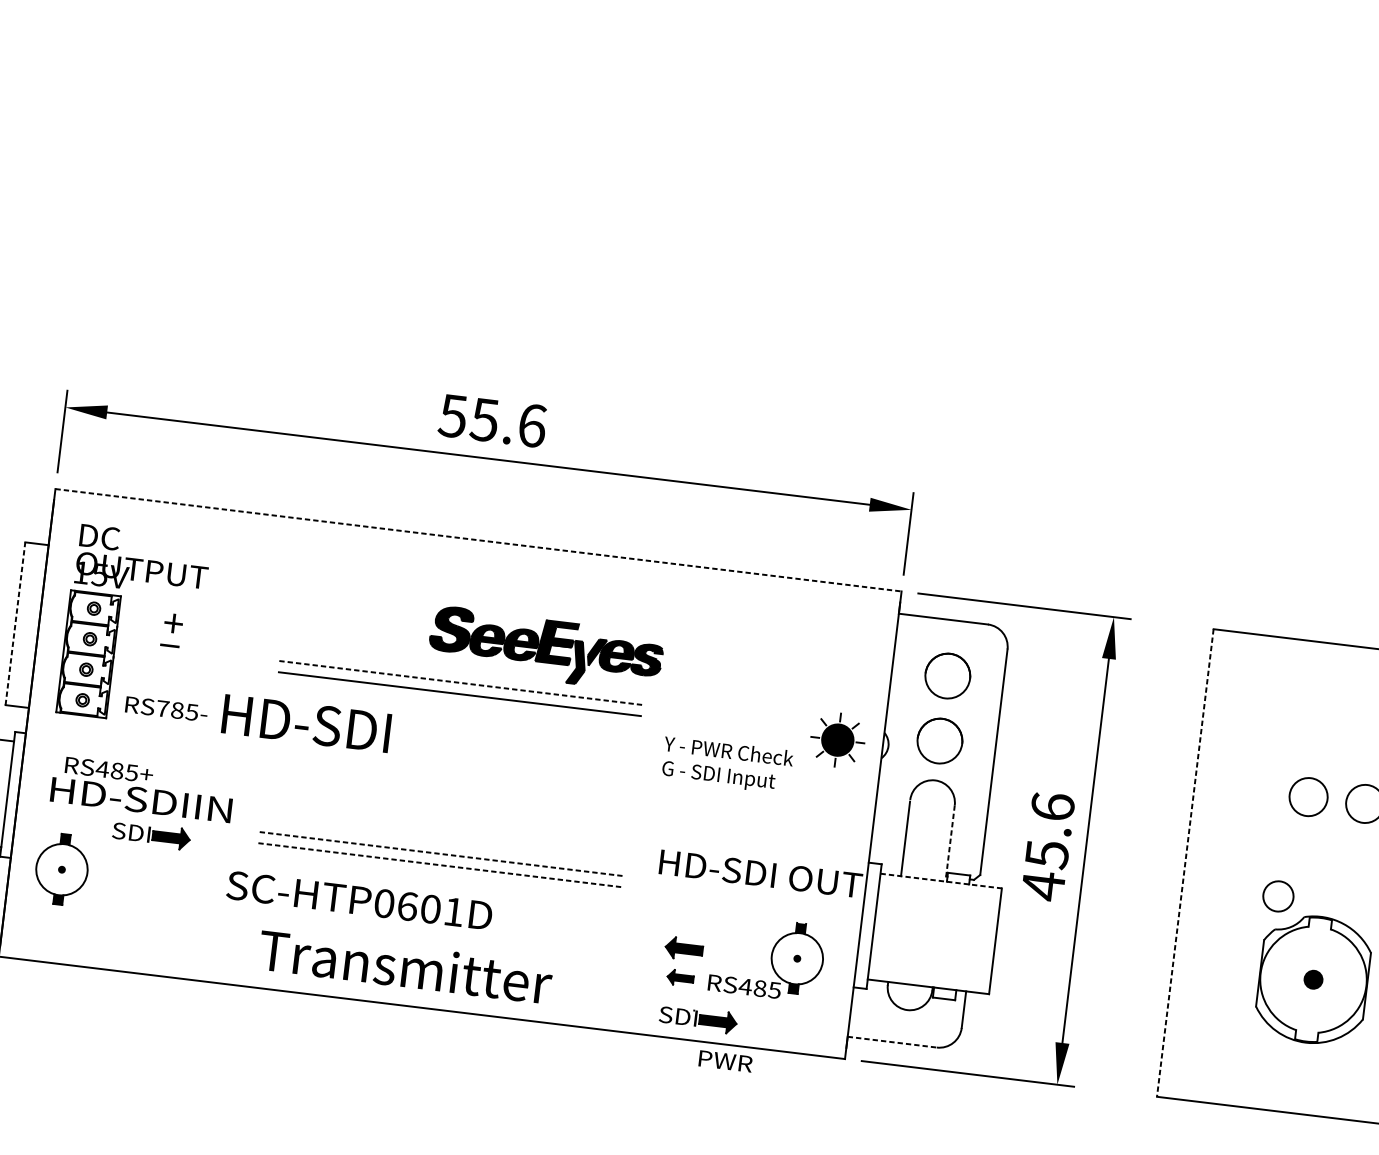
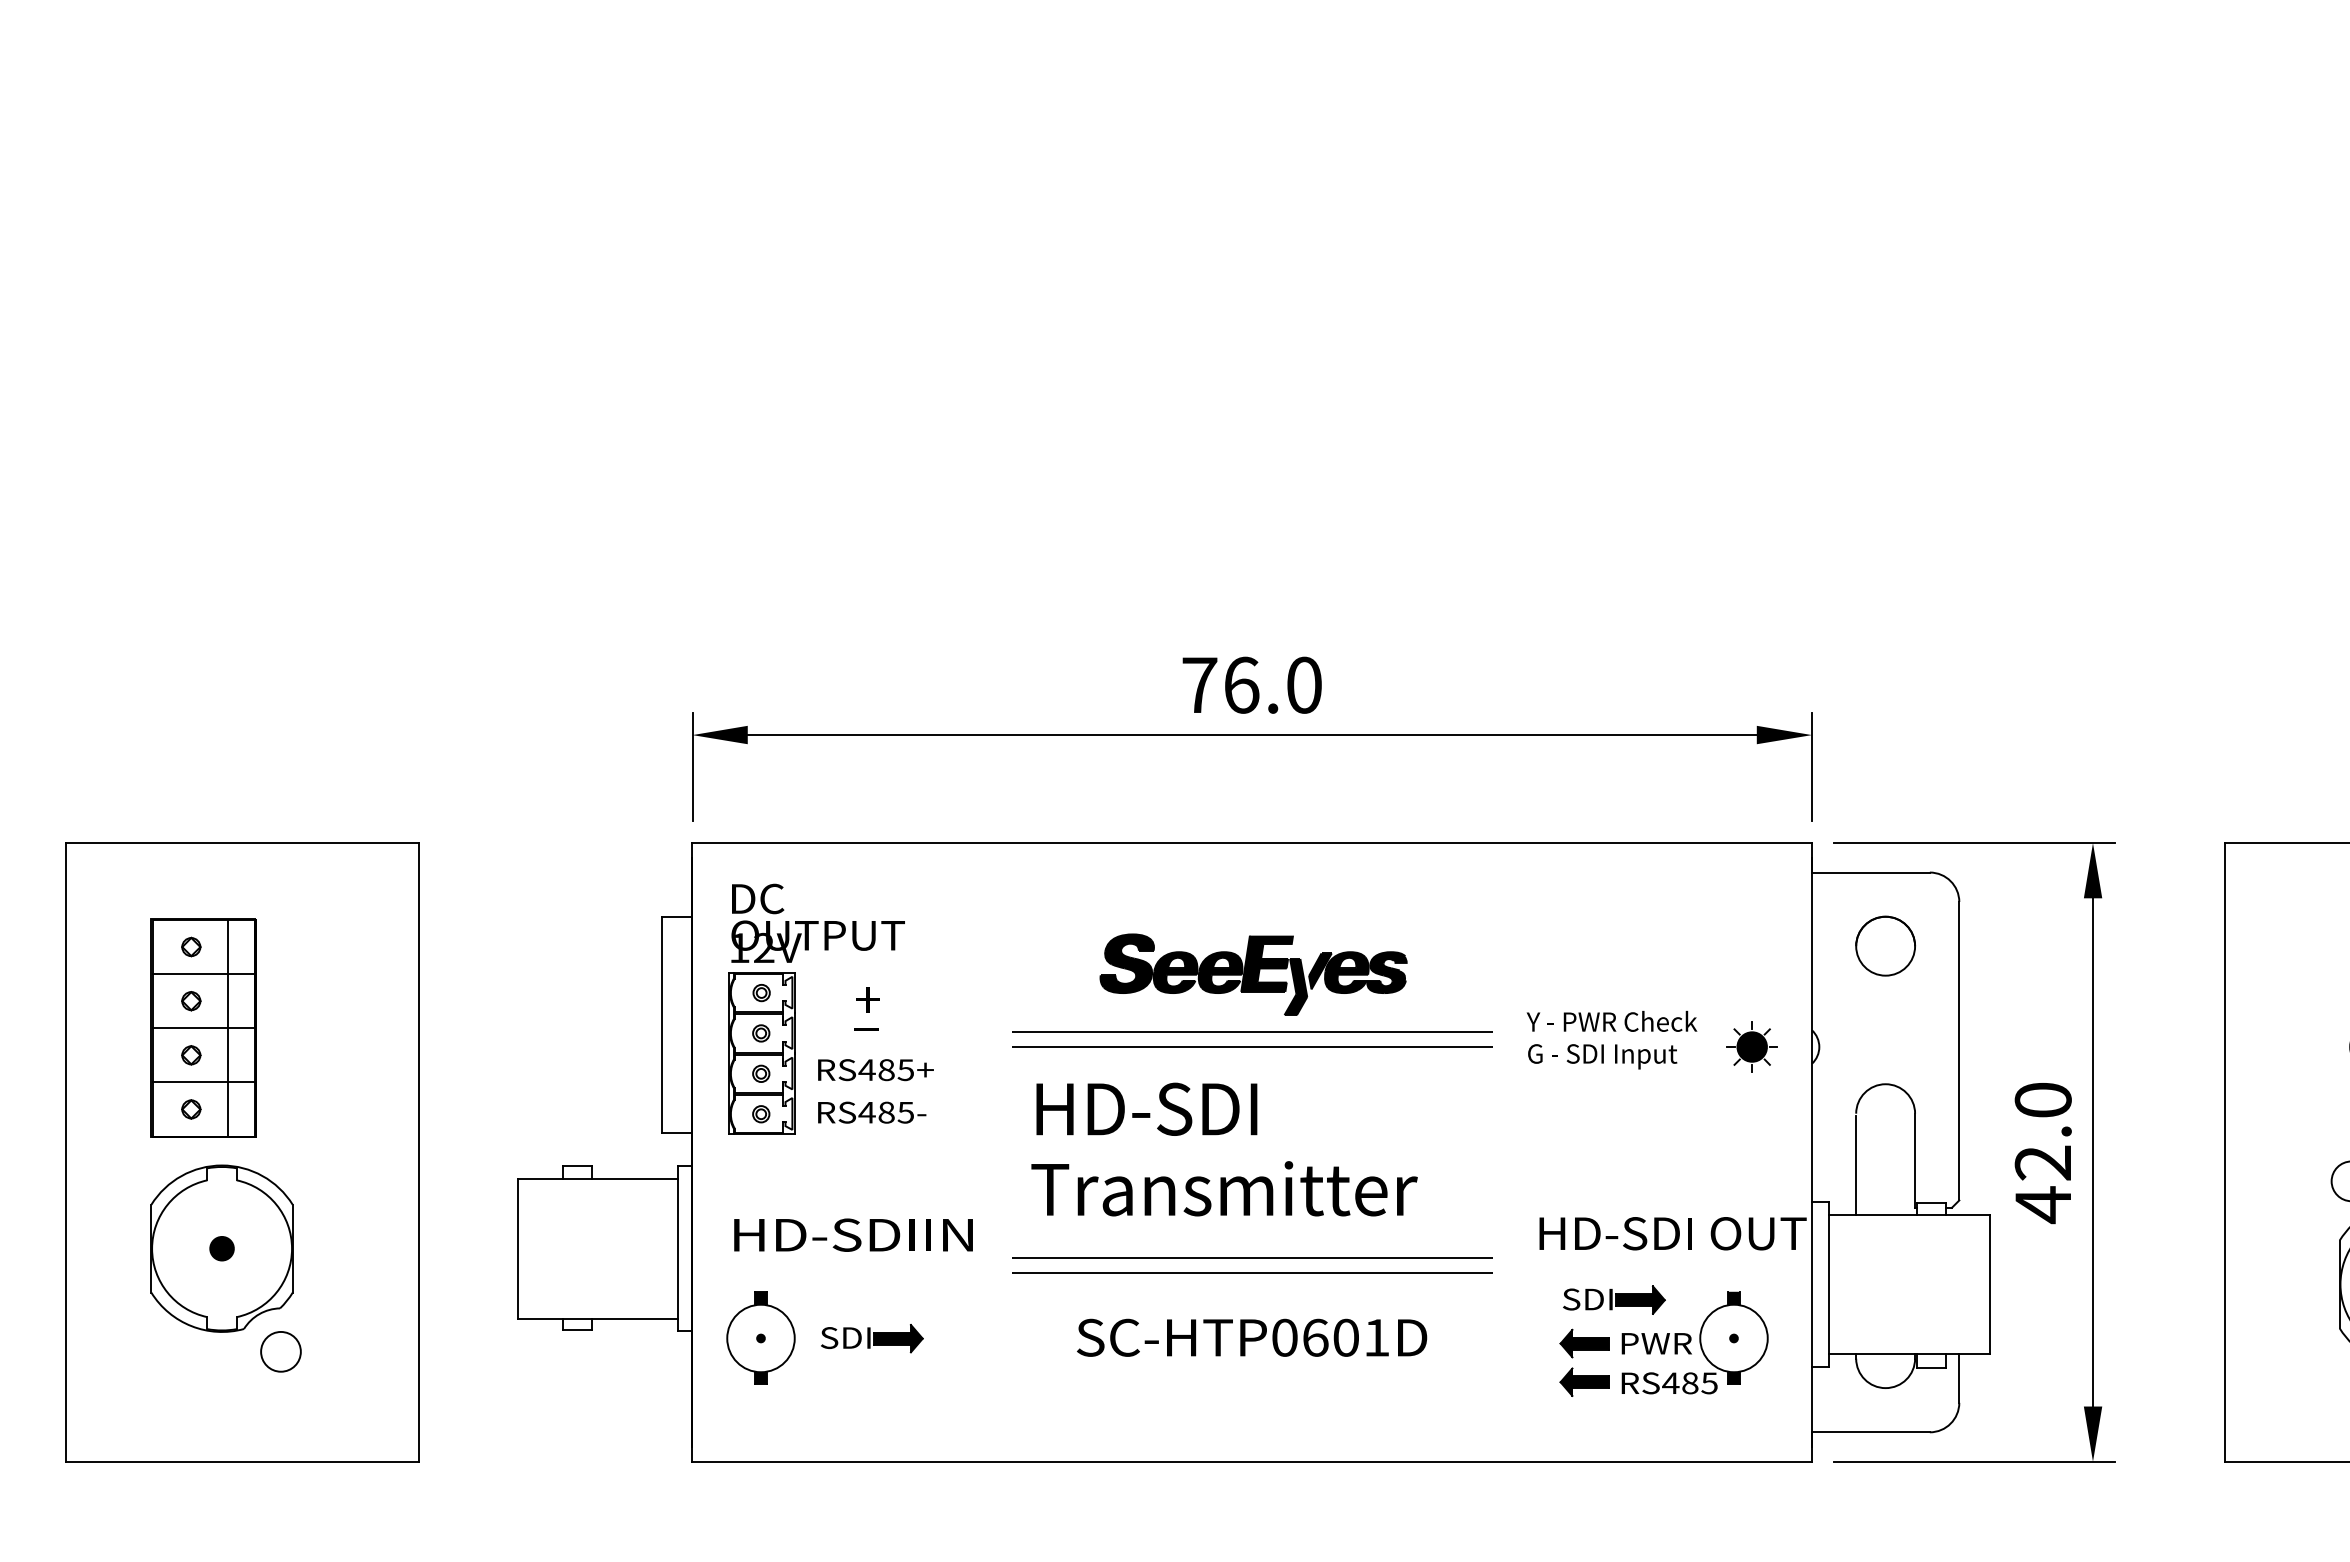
text: (492, 420) -> (1251, 684), 55.6 -> 76.0
line: (478, 540) -> (1252, 843), dashed -> solid
text: (99, 574) -> (763, 947), 15V -> 12V
line: (15, 624) -> (661, 1025), dashed -> solid
part: (546, 649) -> (1253, 974), moved
line: (461, 683) -> (1252, 1032), dashed -> solid
text: (162, 708) -> (866, 1112), RS785- -> RS485-
text: (306, 722) -> (1146, 1108), moved
part: (837, 739) -> (1751, 1046), size x0.71
part: (939, 740) -> (1885, 1031), removed
text: (726, 765) -> (1611, 1040), moved
text: (108, 770) -> (875, 1070), moved
text: (1049, 830) -> (2042, 1131), 45.6 -> 42.0
part: (151, 835) -> (872, 1338), moved
line: (950, 841) -> (1915, 1161), dashed -> solid
line: (440, 854) -> (1252, 1258), dashed -> solid
line: (1185, 863) -> (2224, 1152), dashed -> solid
line: (439, 864) -> (1252, 1272), dashed -> solid
line: (941, 881) -> (1909, 1214), dashed -> solid
text: (360, 900) -> (1252, 1337), moved
text: (405, 966) -> (1224, 1188), moved
part: (680, 977) -> (1584, 1381), size x1.43
part: (698, 1018) -> (1614, 1299), moved
line: (891, 1042) -> (1870, 1432), dashed -> solid
text: (725, 1061) -> (1656, 1343), moved

